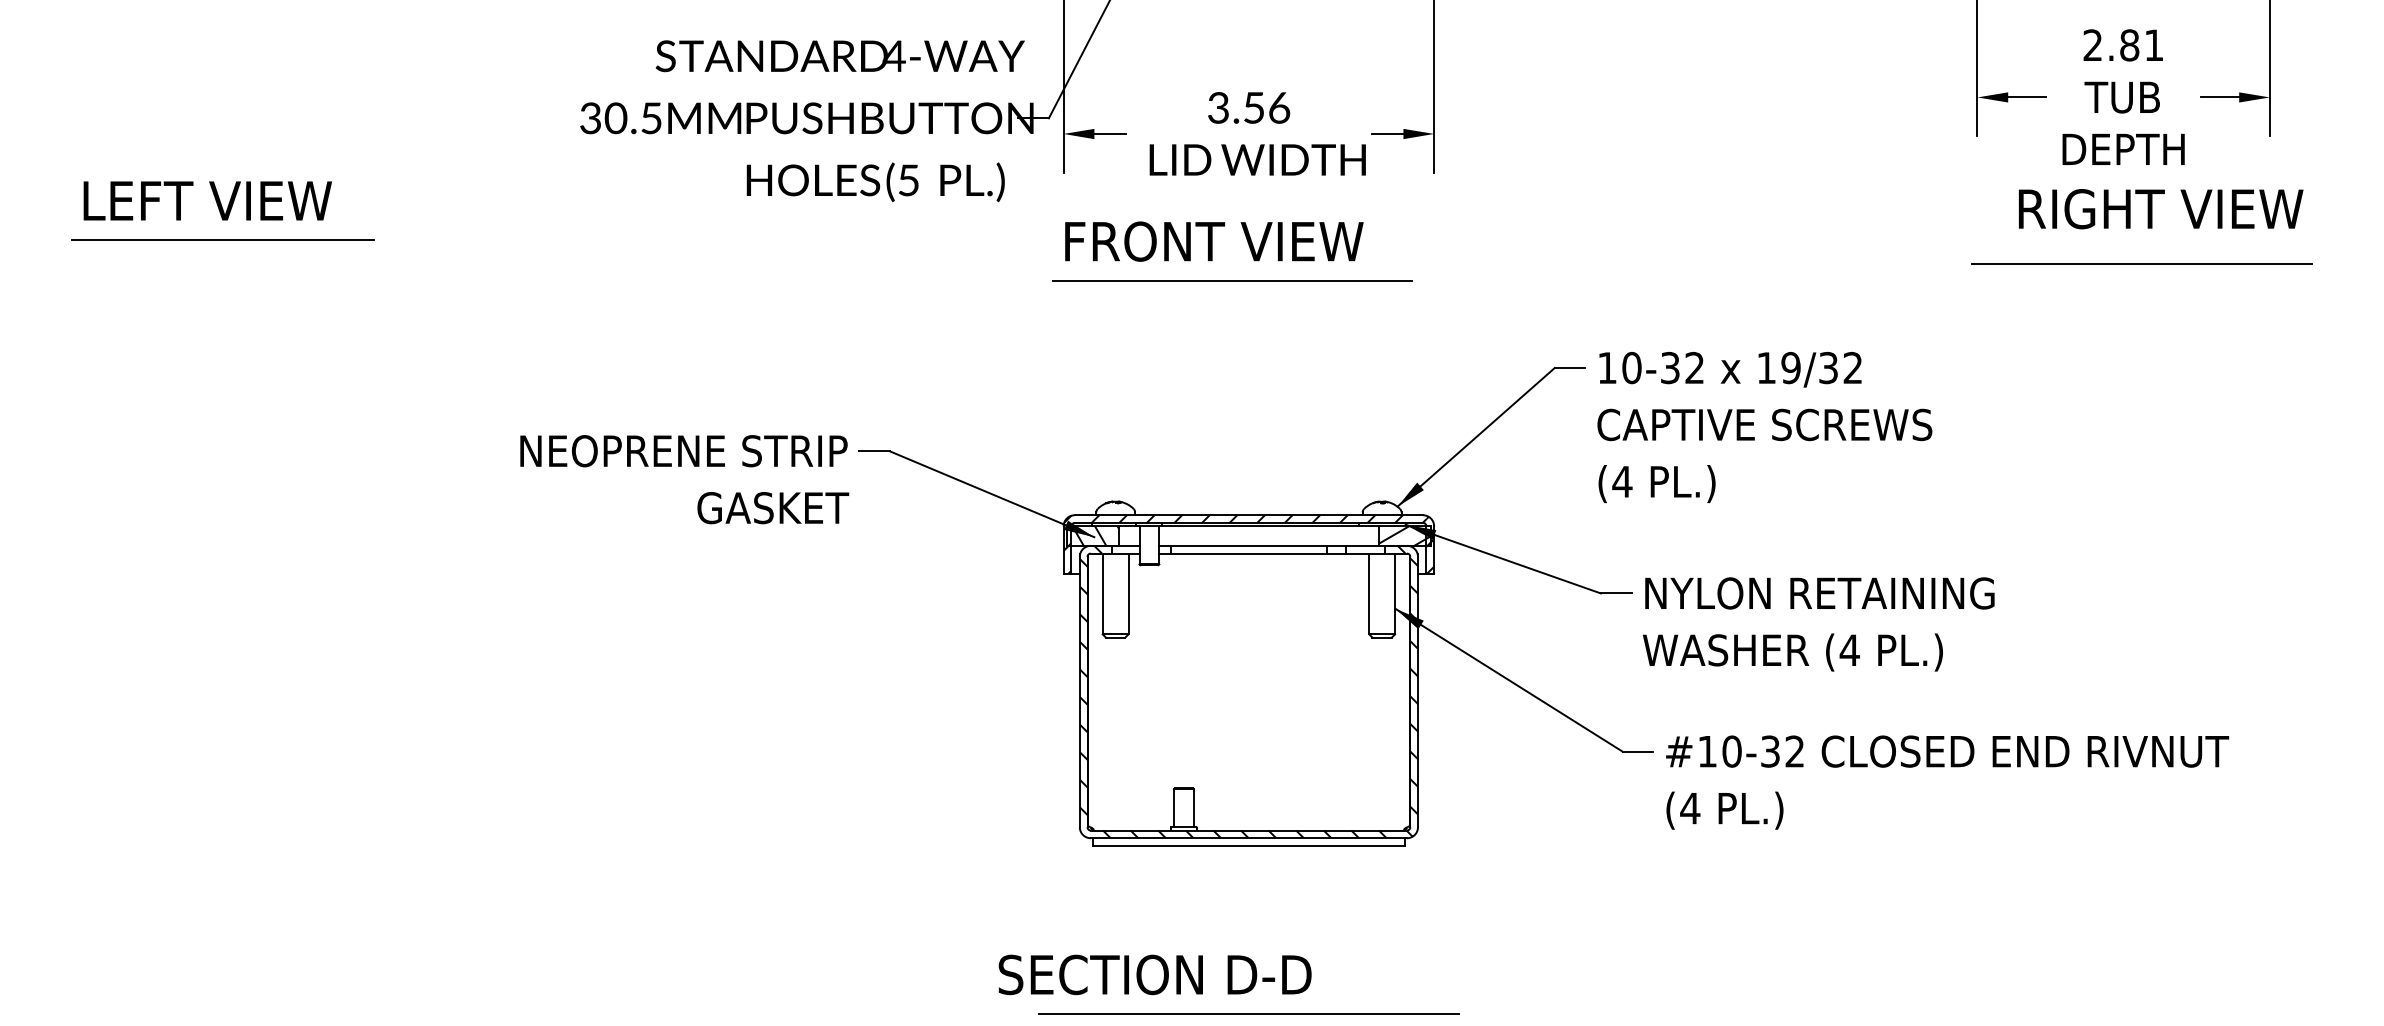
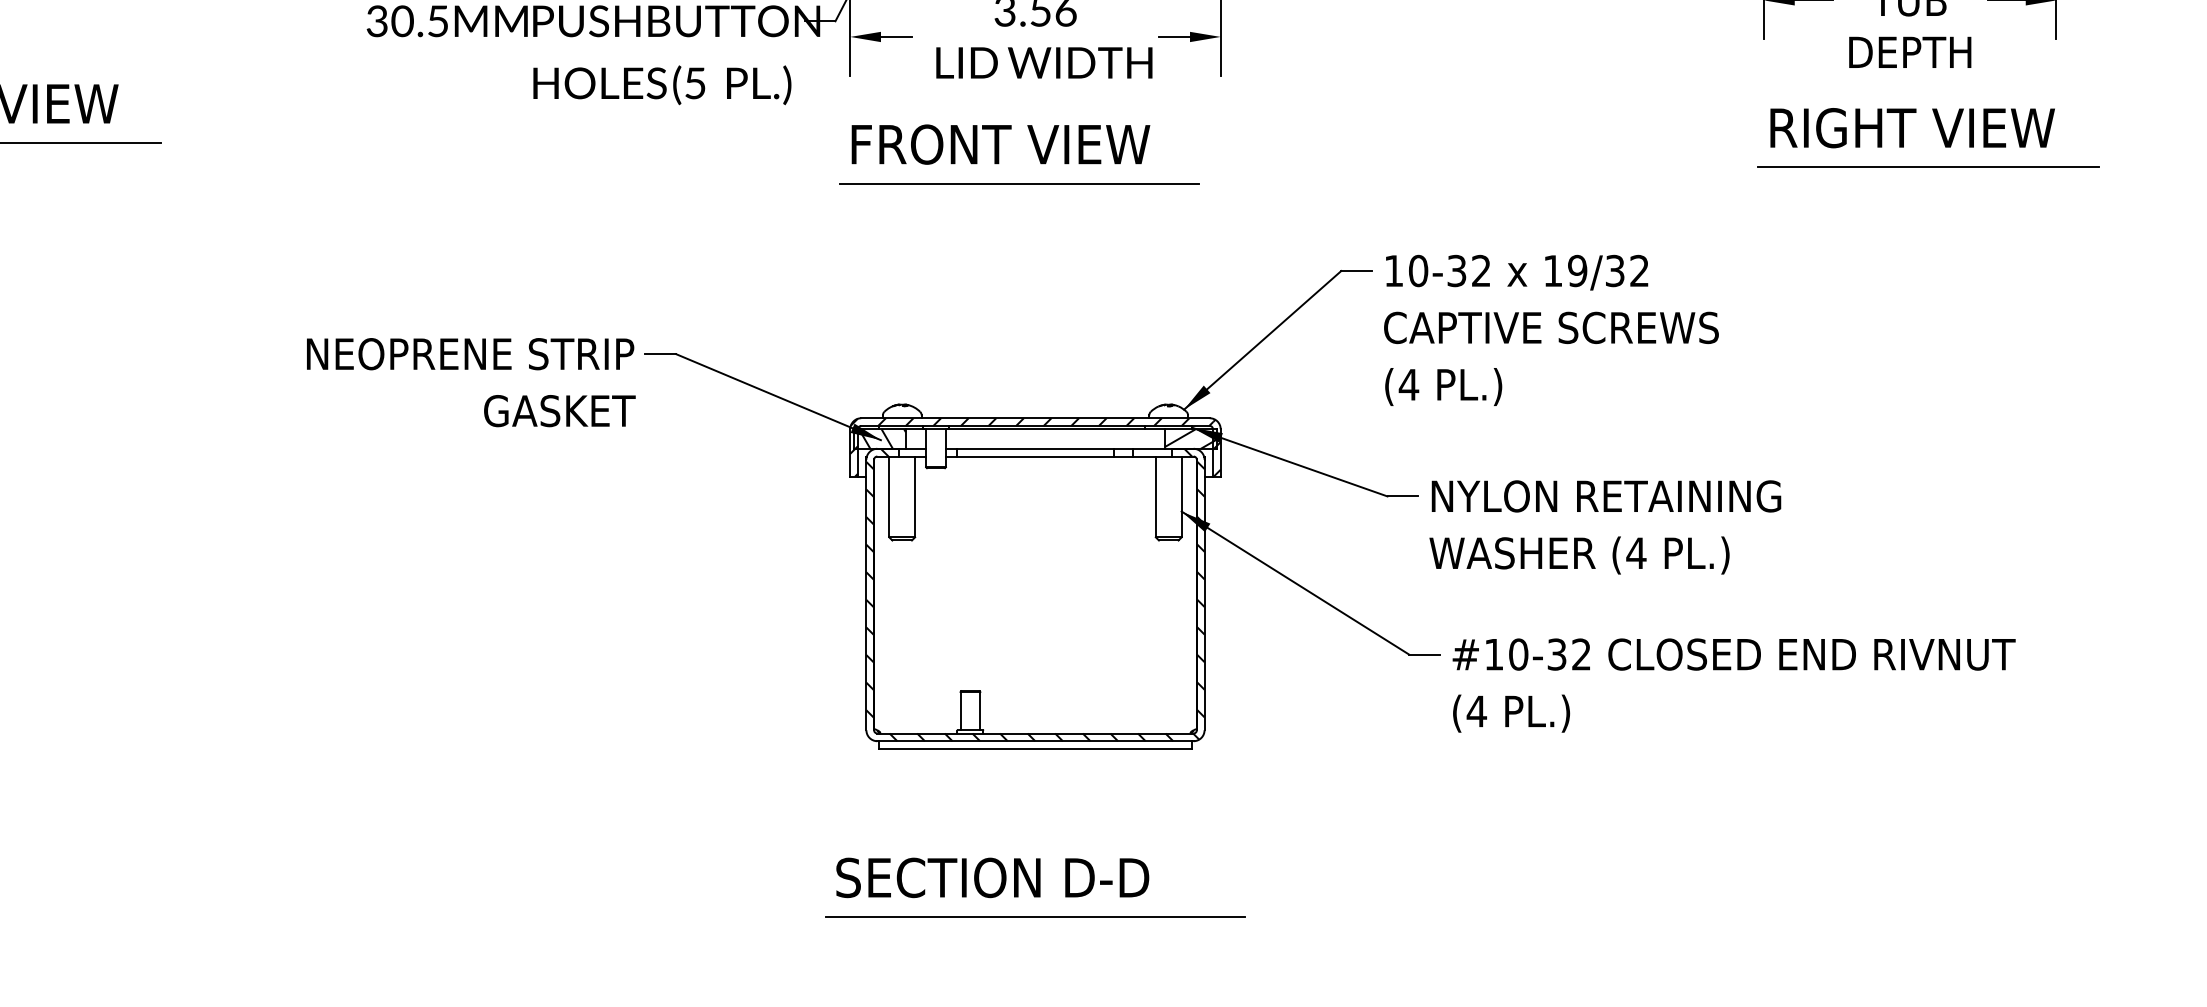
text: (2161, 209) -> (1913, 128), moved
text: (1154, 974) -> (992, 877), moved

